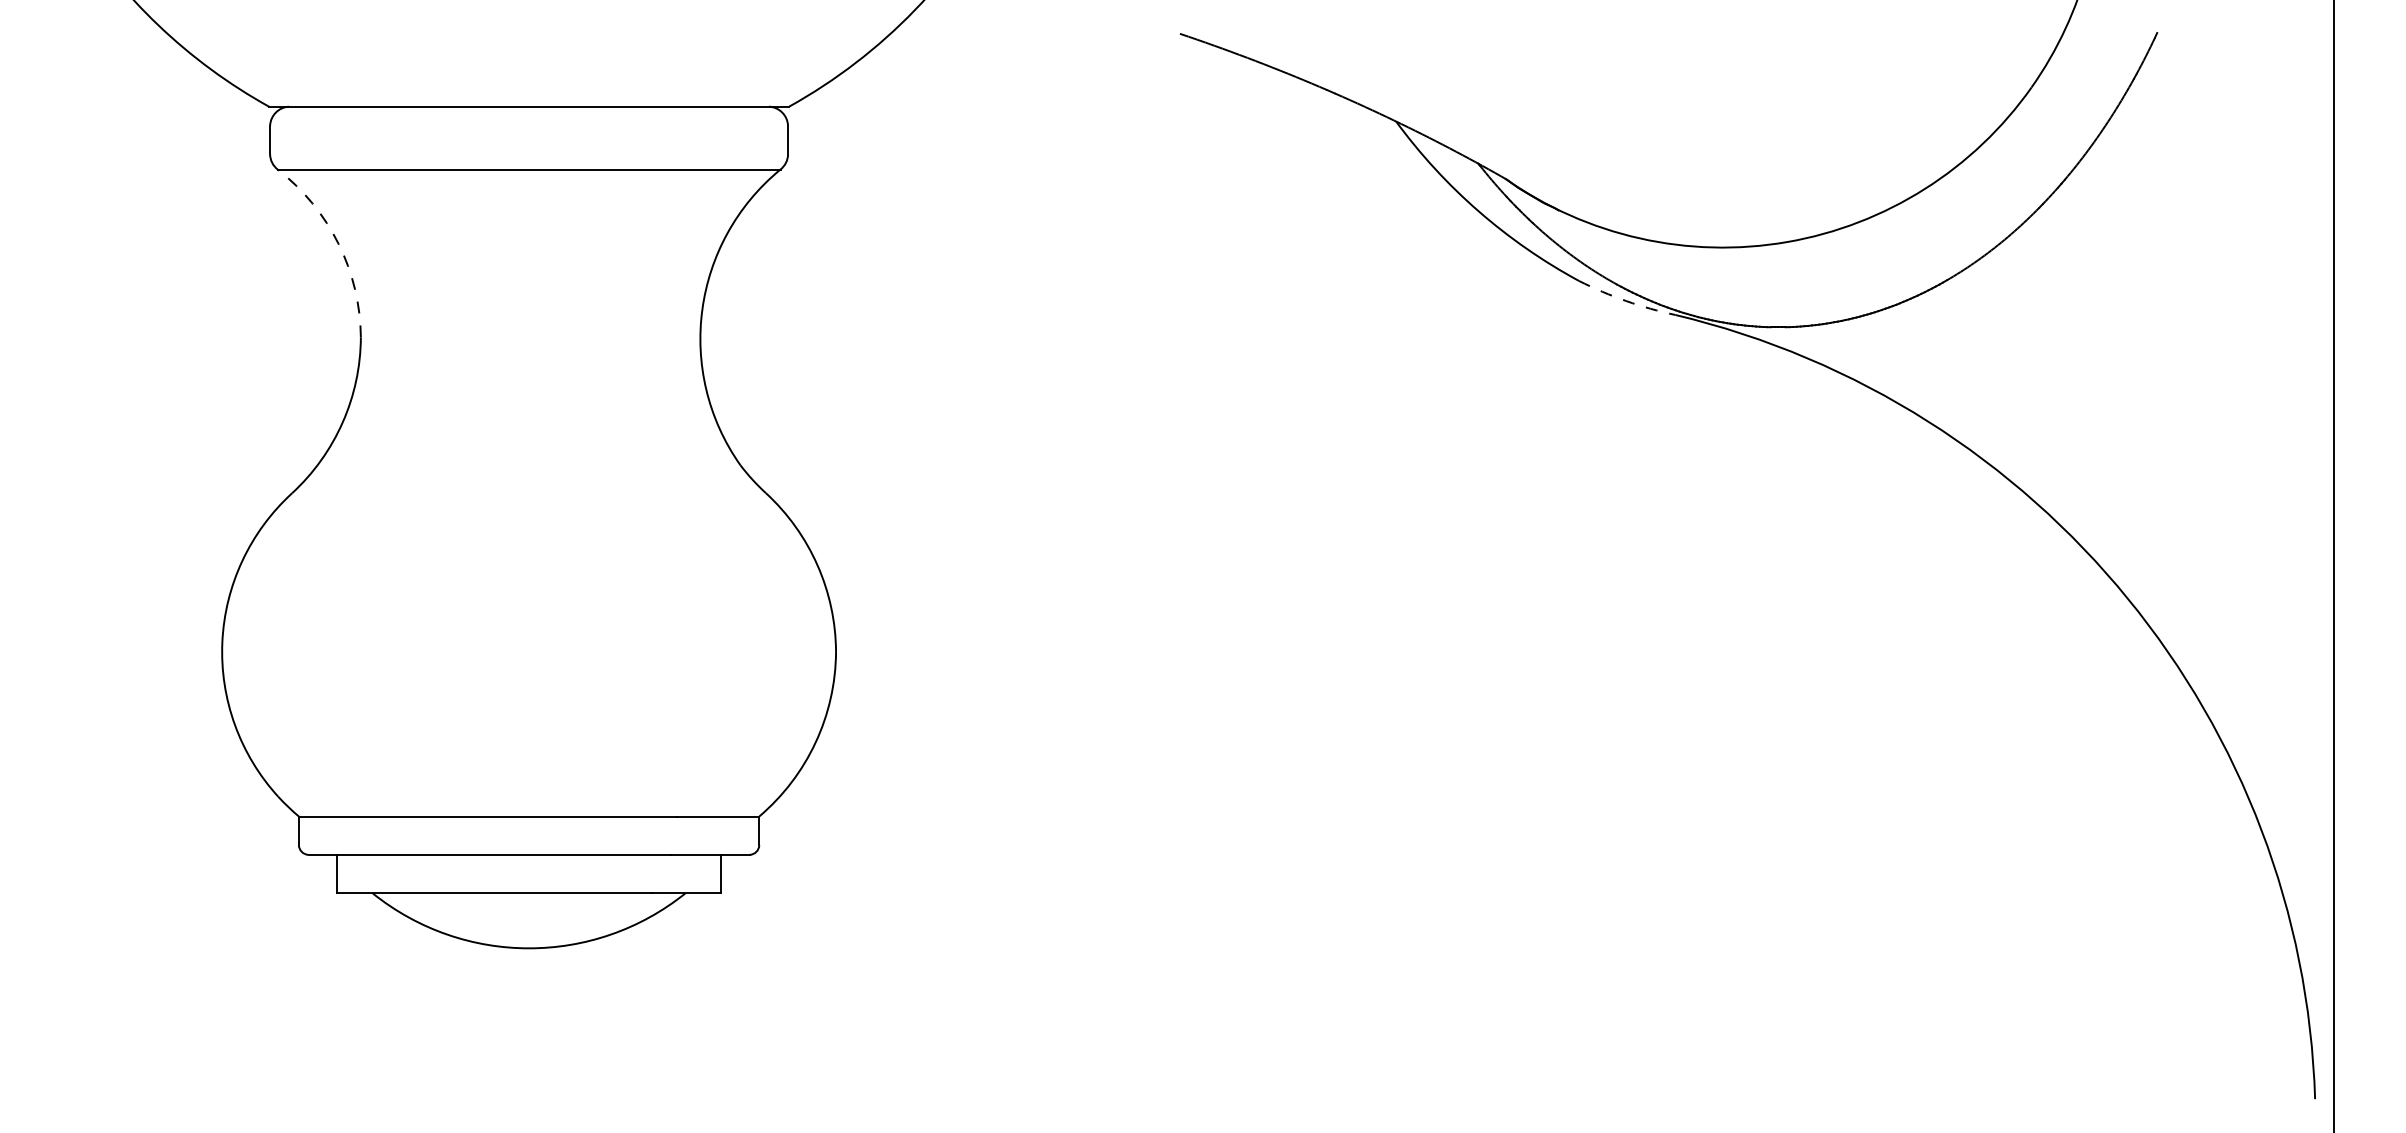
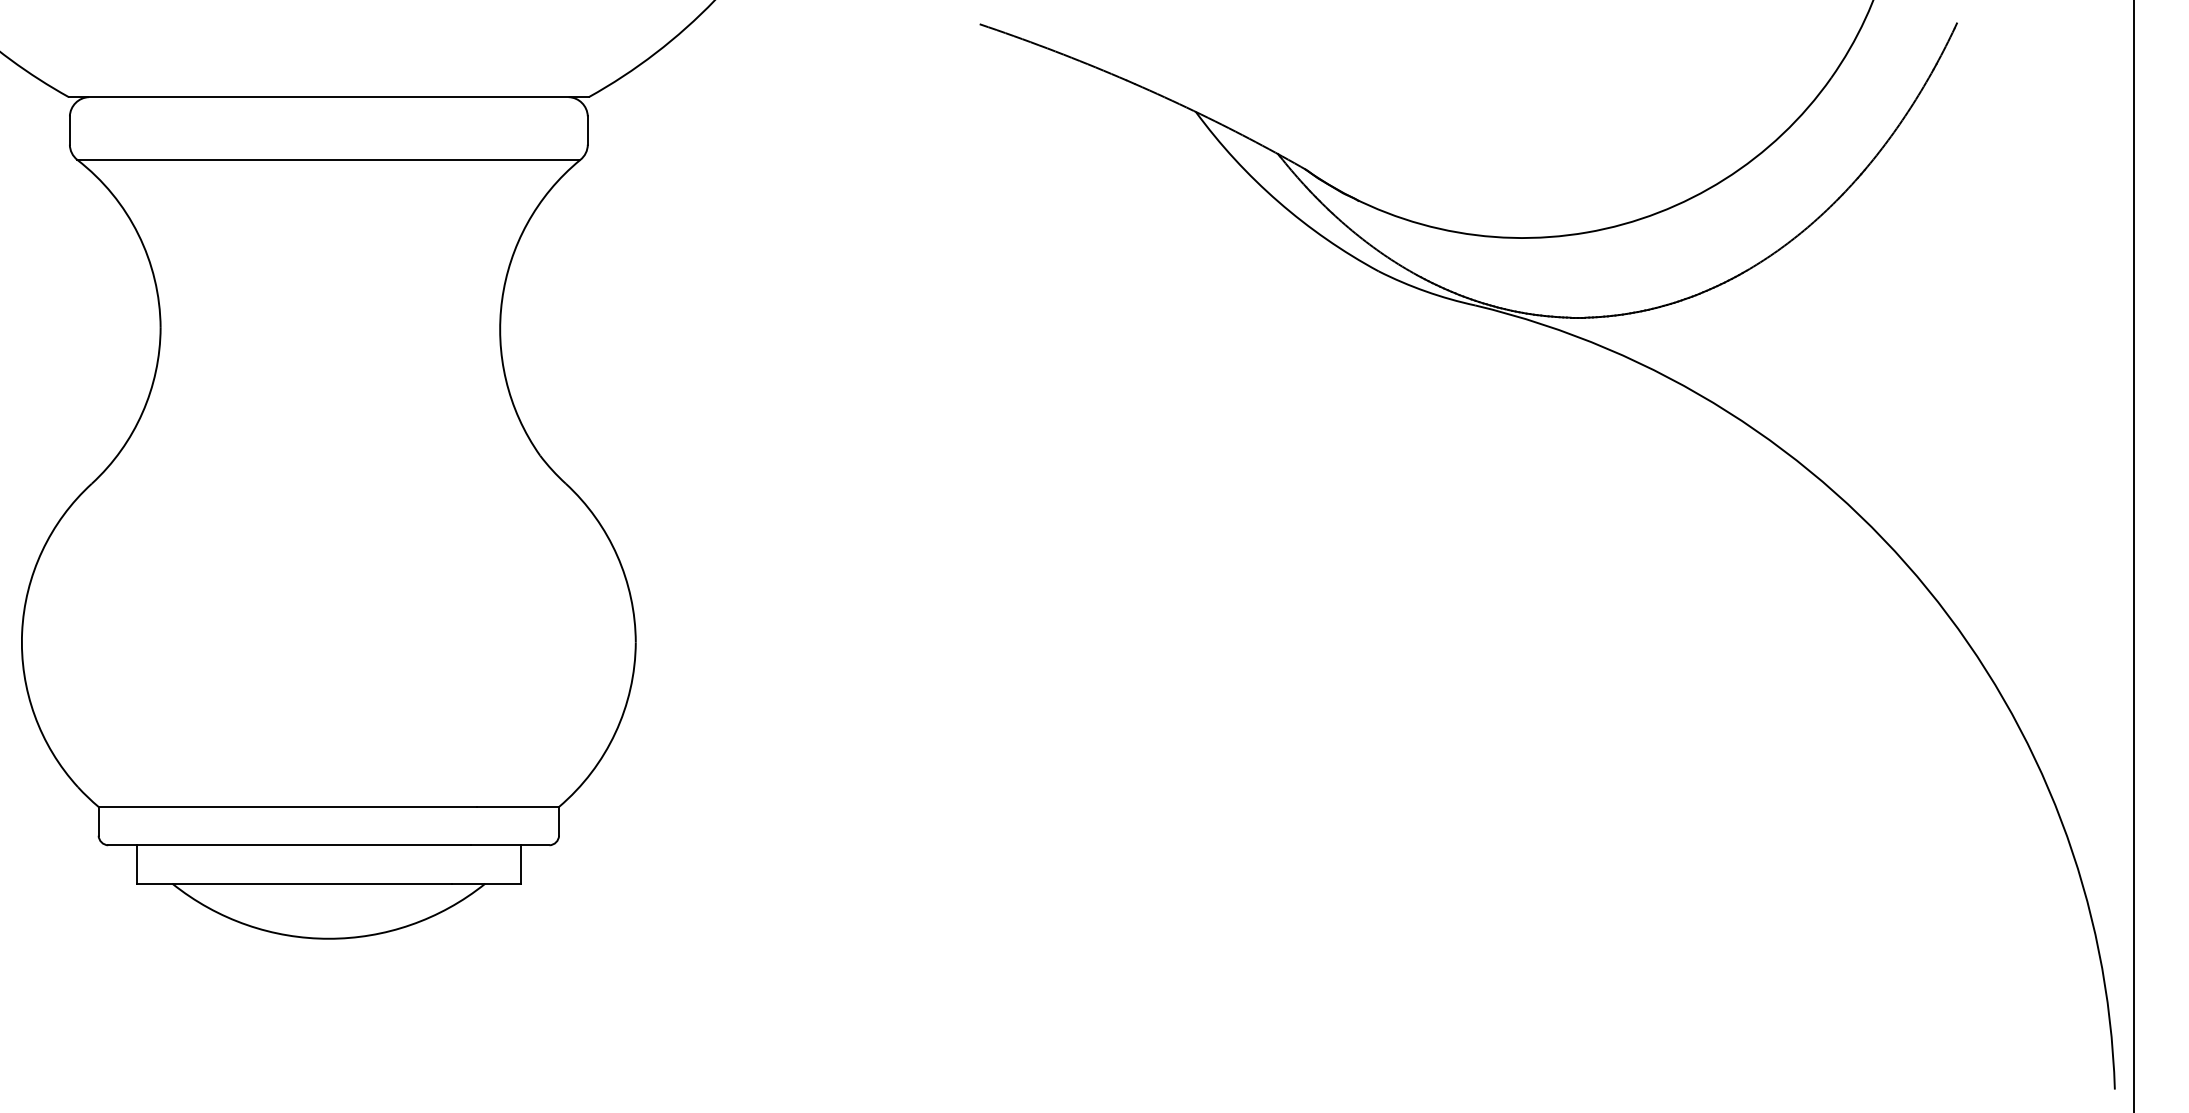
arc: (338, 243) -> (138, 233), dashed -> solid
arc: (1626, 301) -> (1426, 291), dashed -> solid

